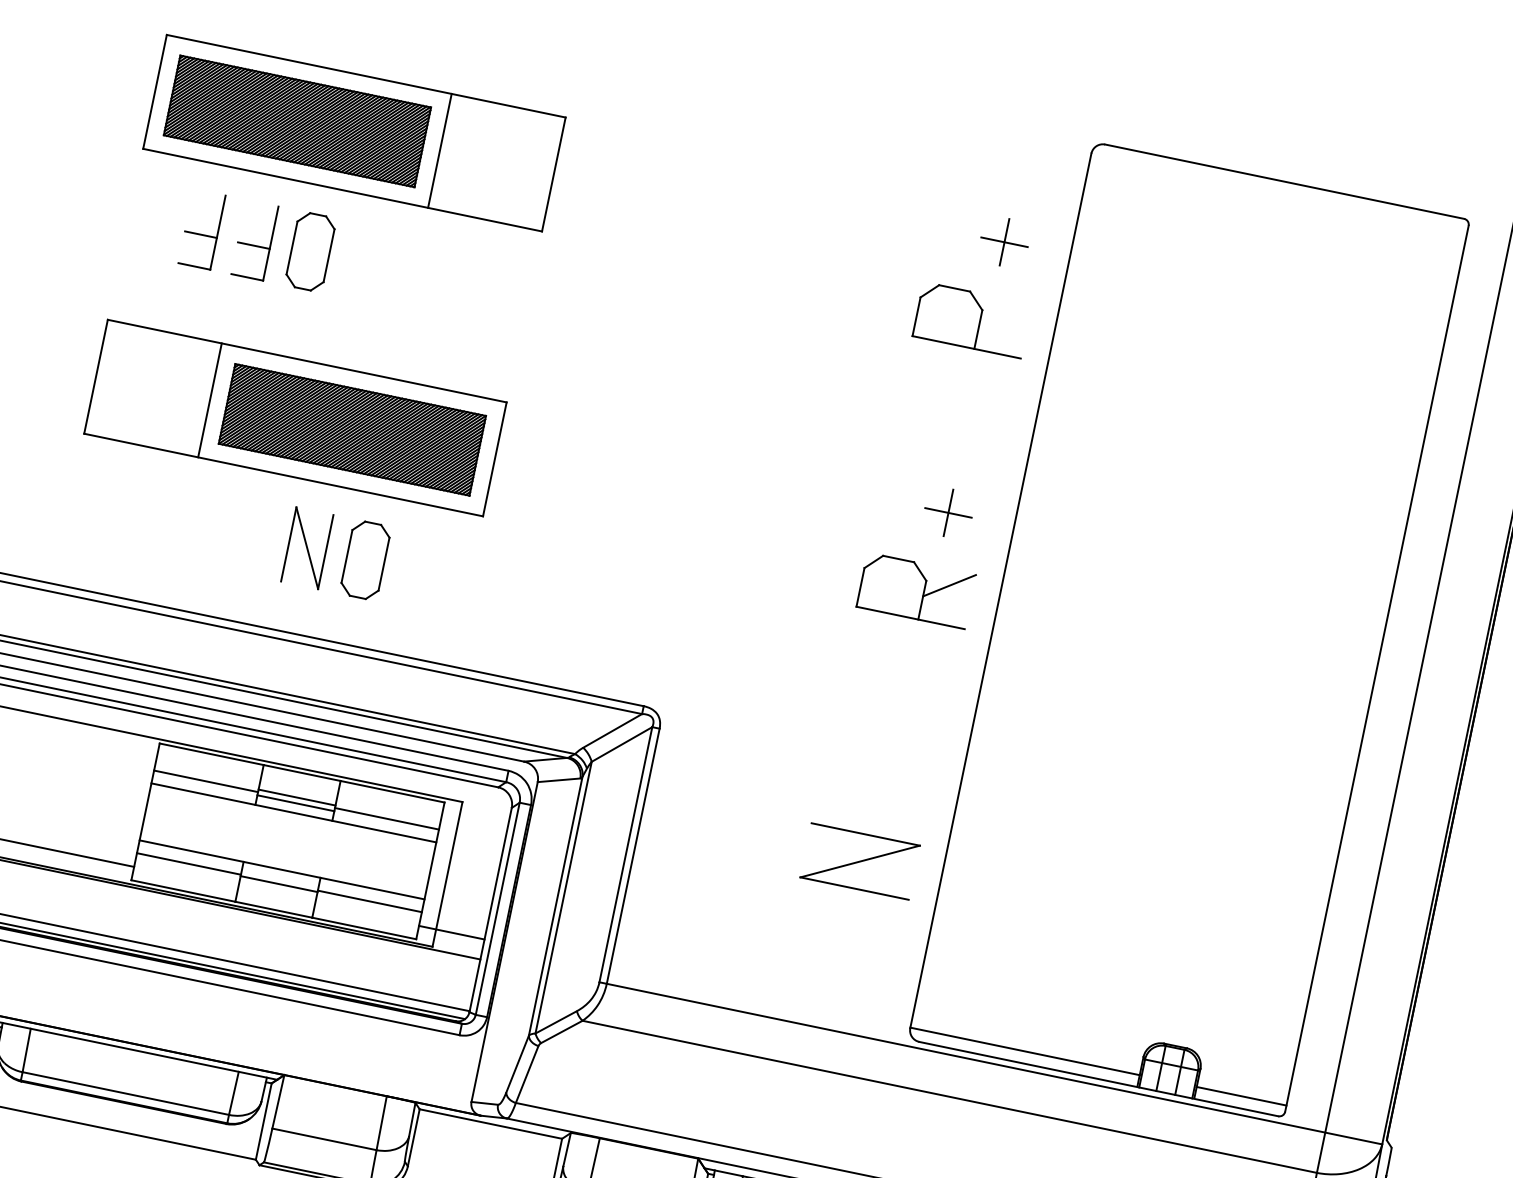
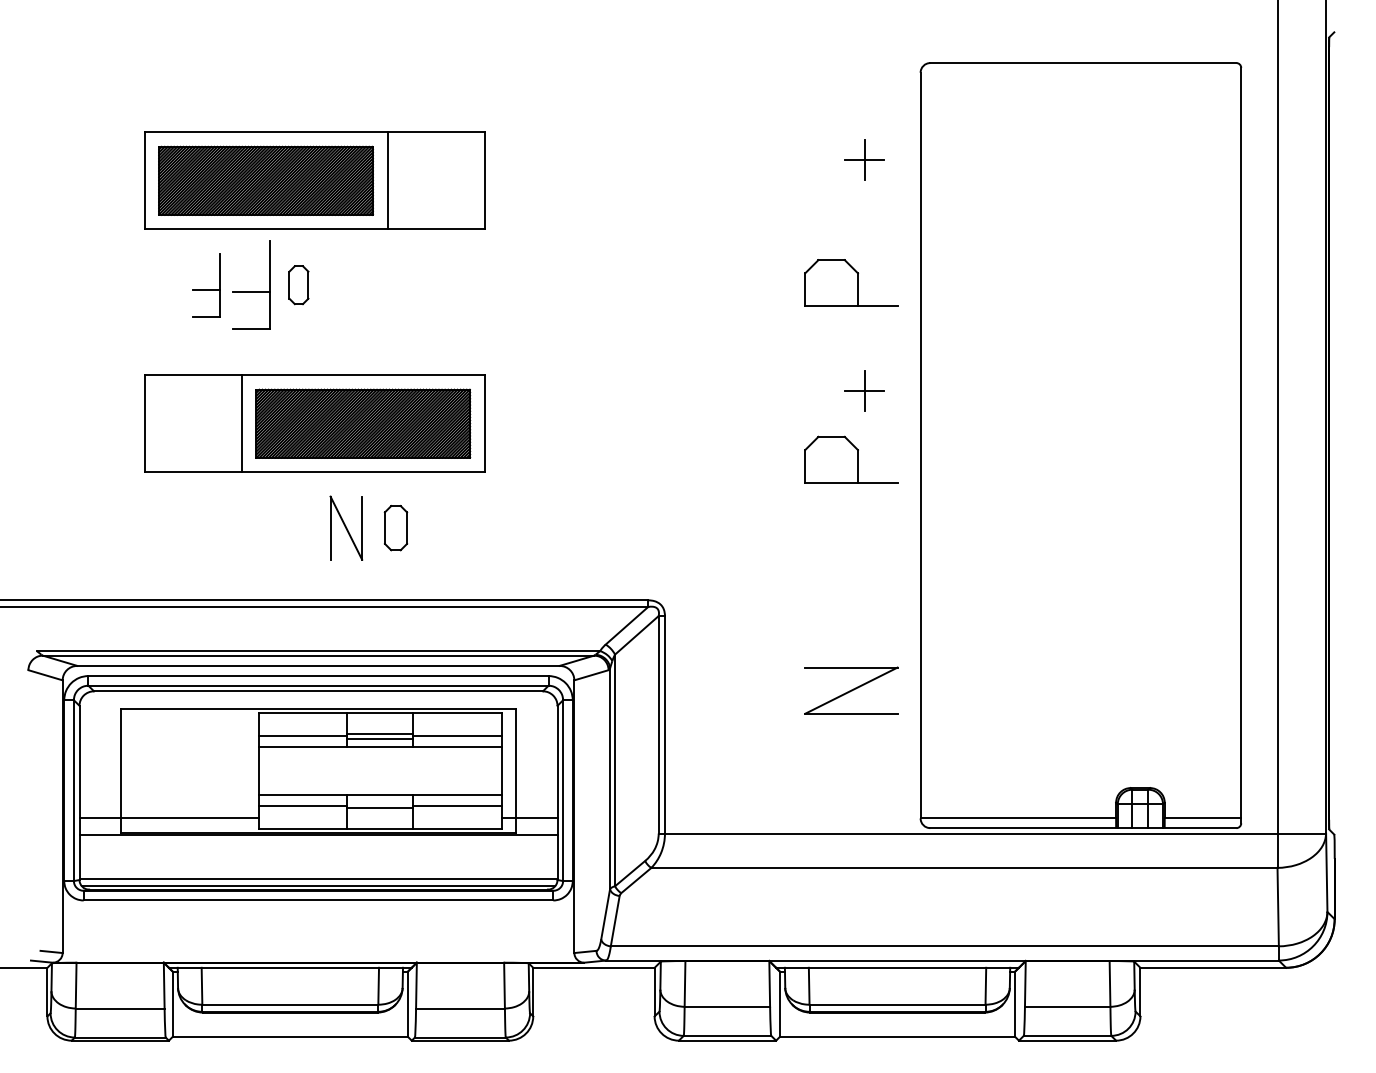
part: (254, 240) -> (251, 285), size x1.4
part: (310, 250) -> (298, 284), size x0.6
part: (972, 319) -> (851, 282), moved
part: (365, 559) -> (395, 527), size x0.7
line: (949, 584) -> (877, 449), removed

